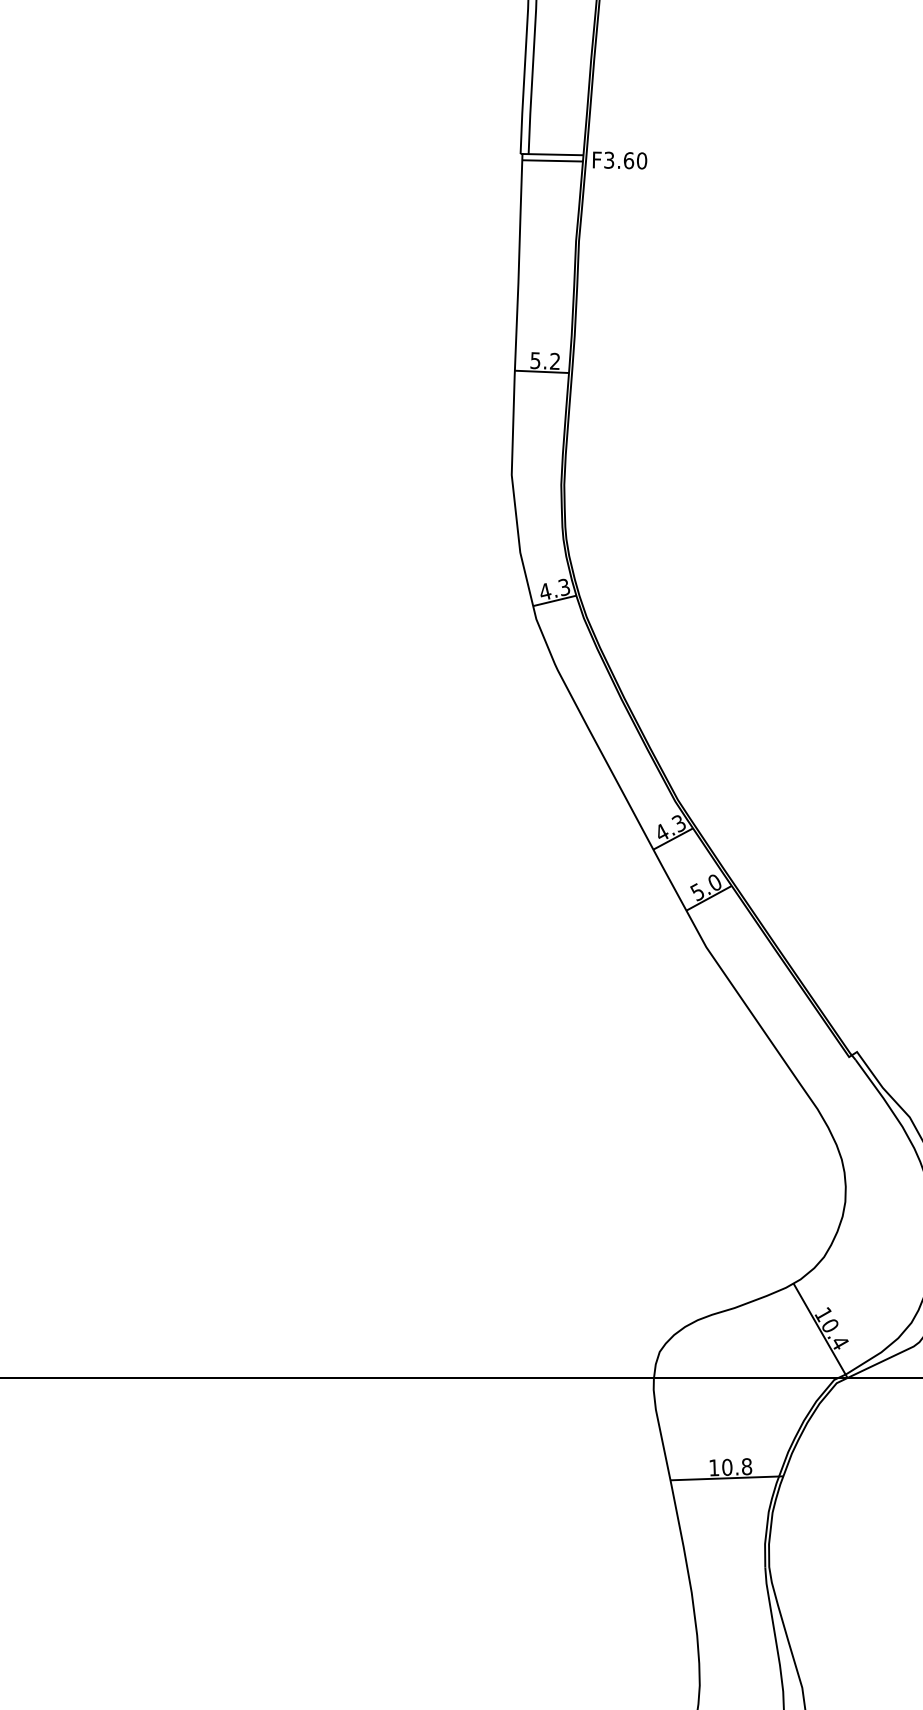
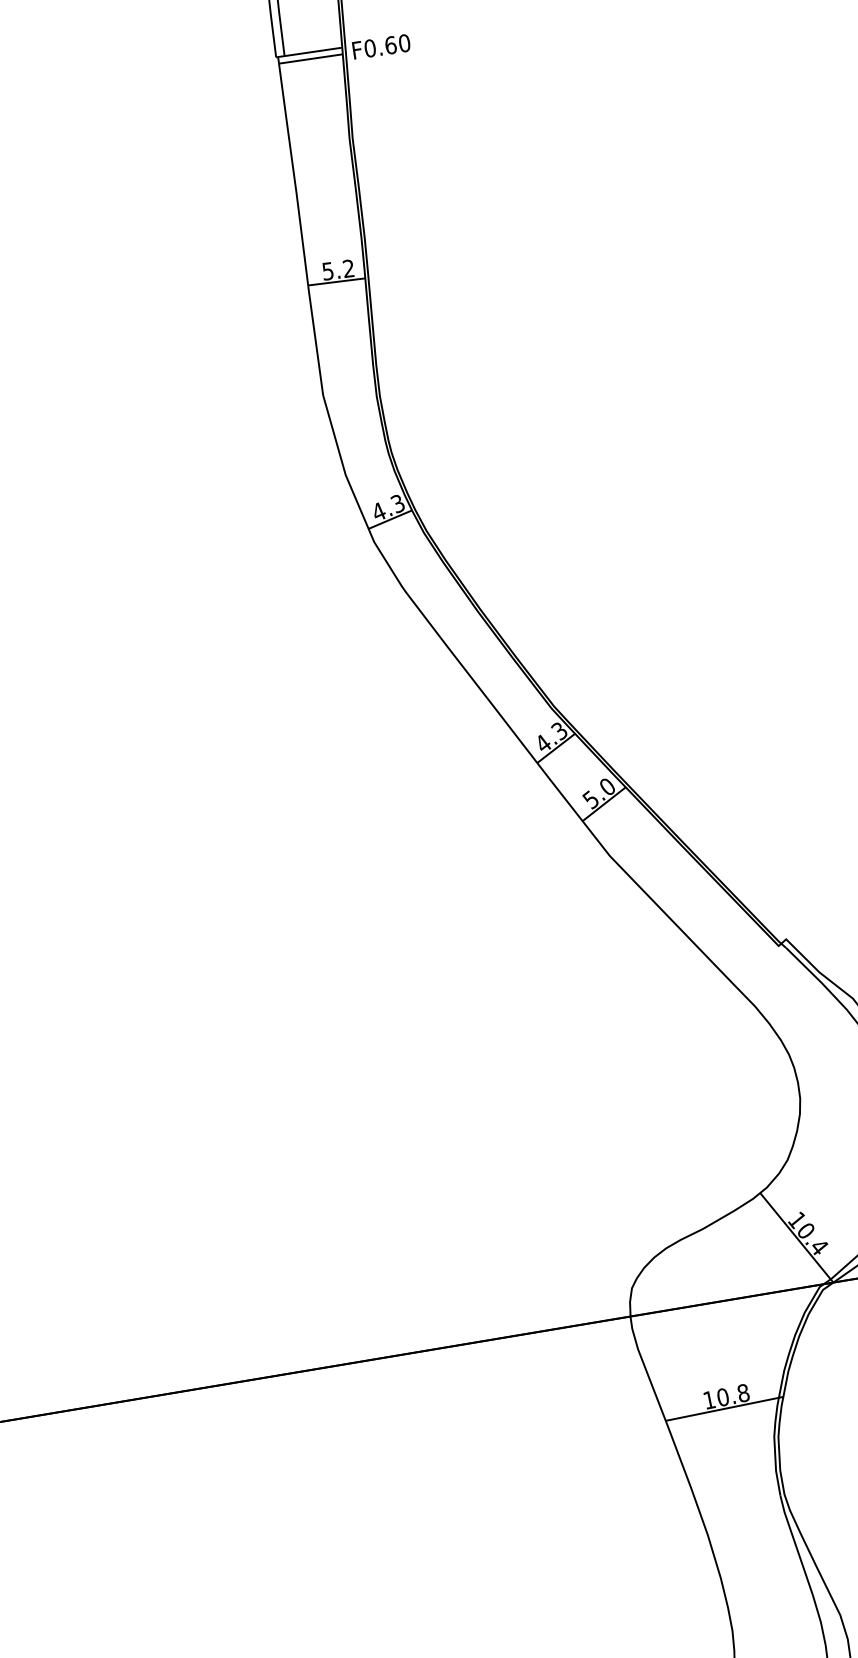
text: (609, 159) -> (370, 47), F3.60 -> F0.60

